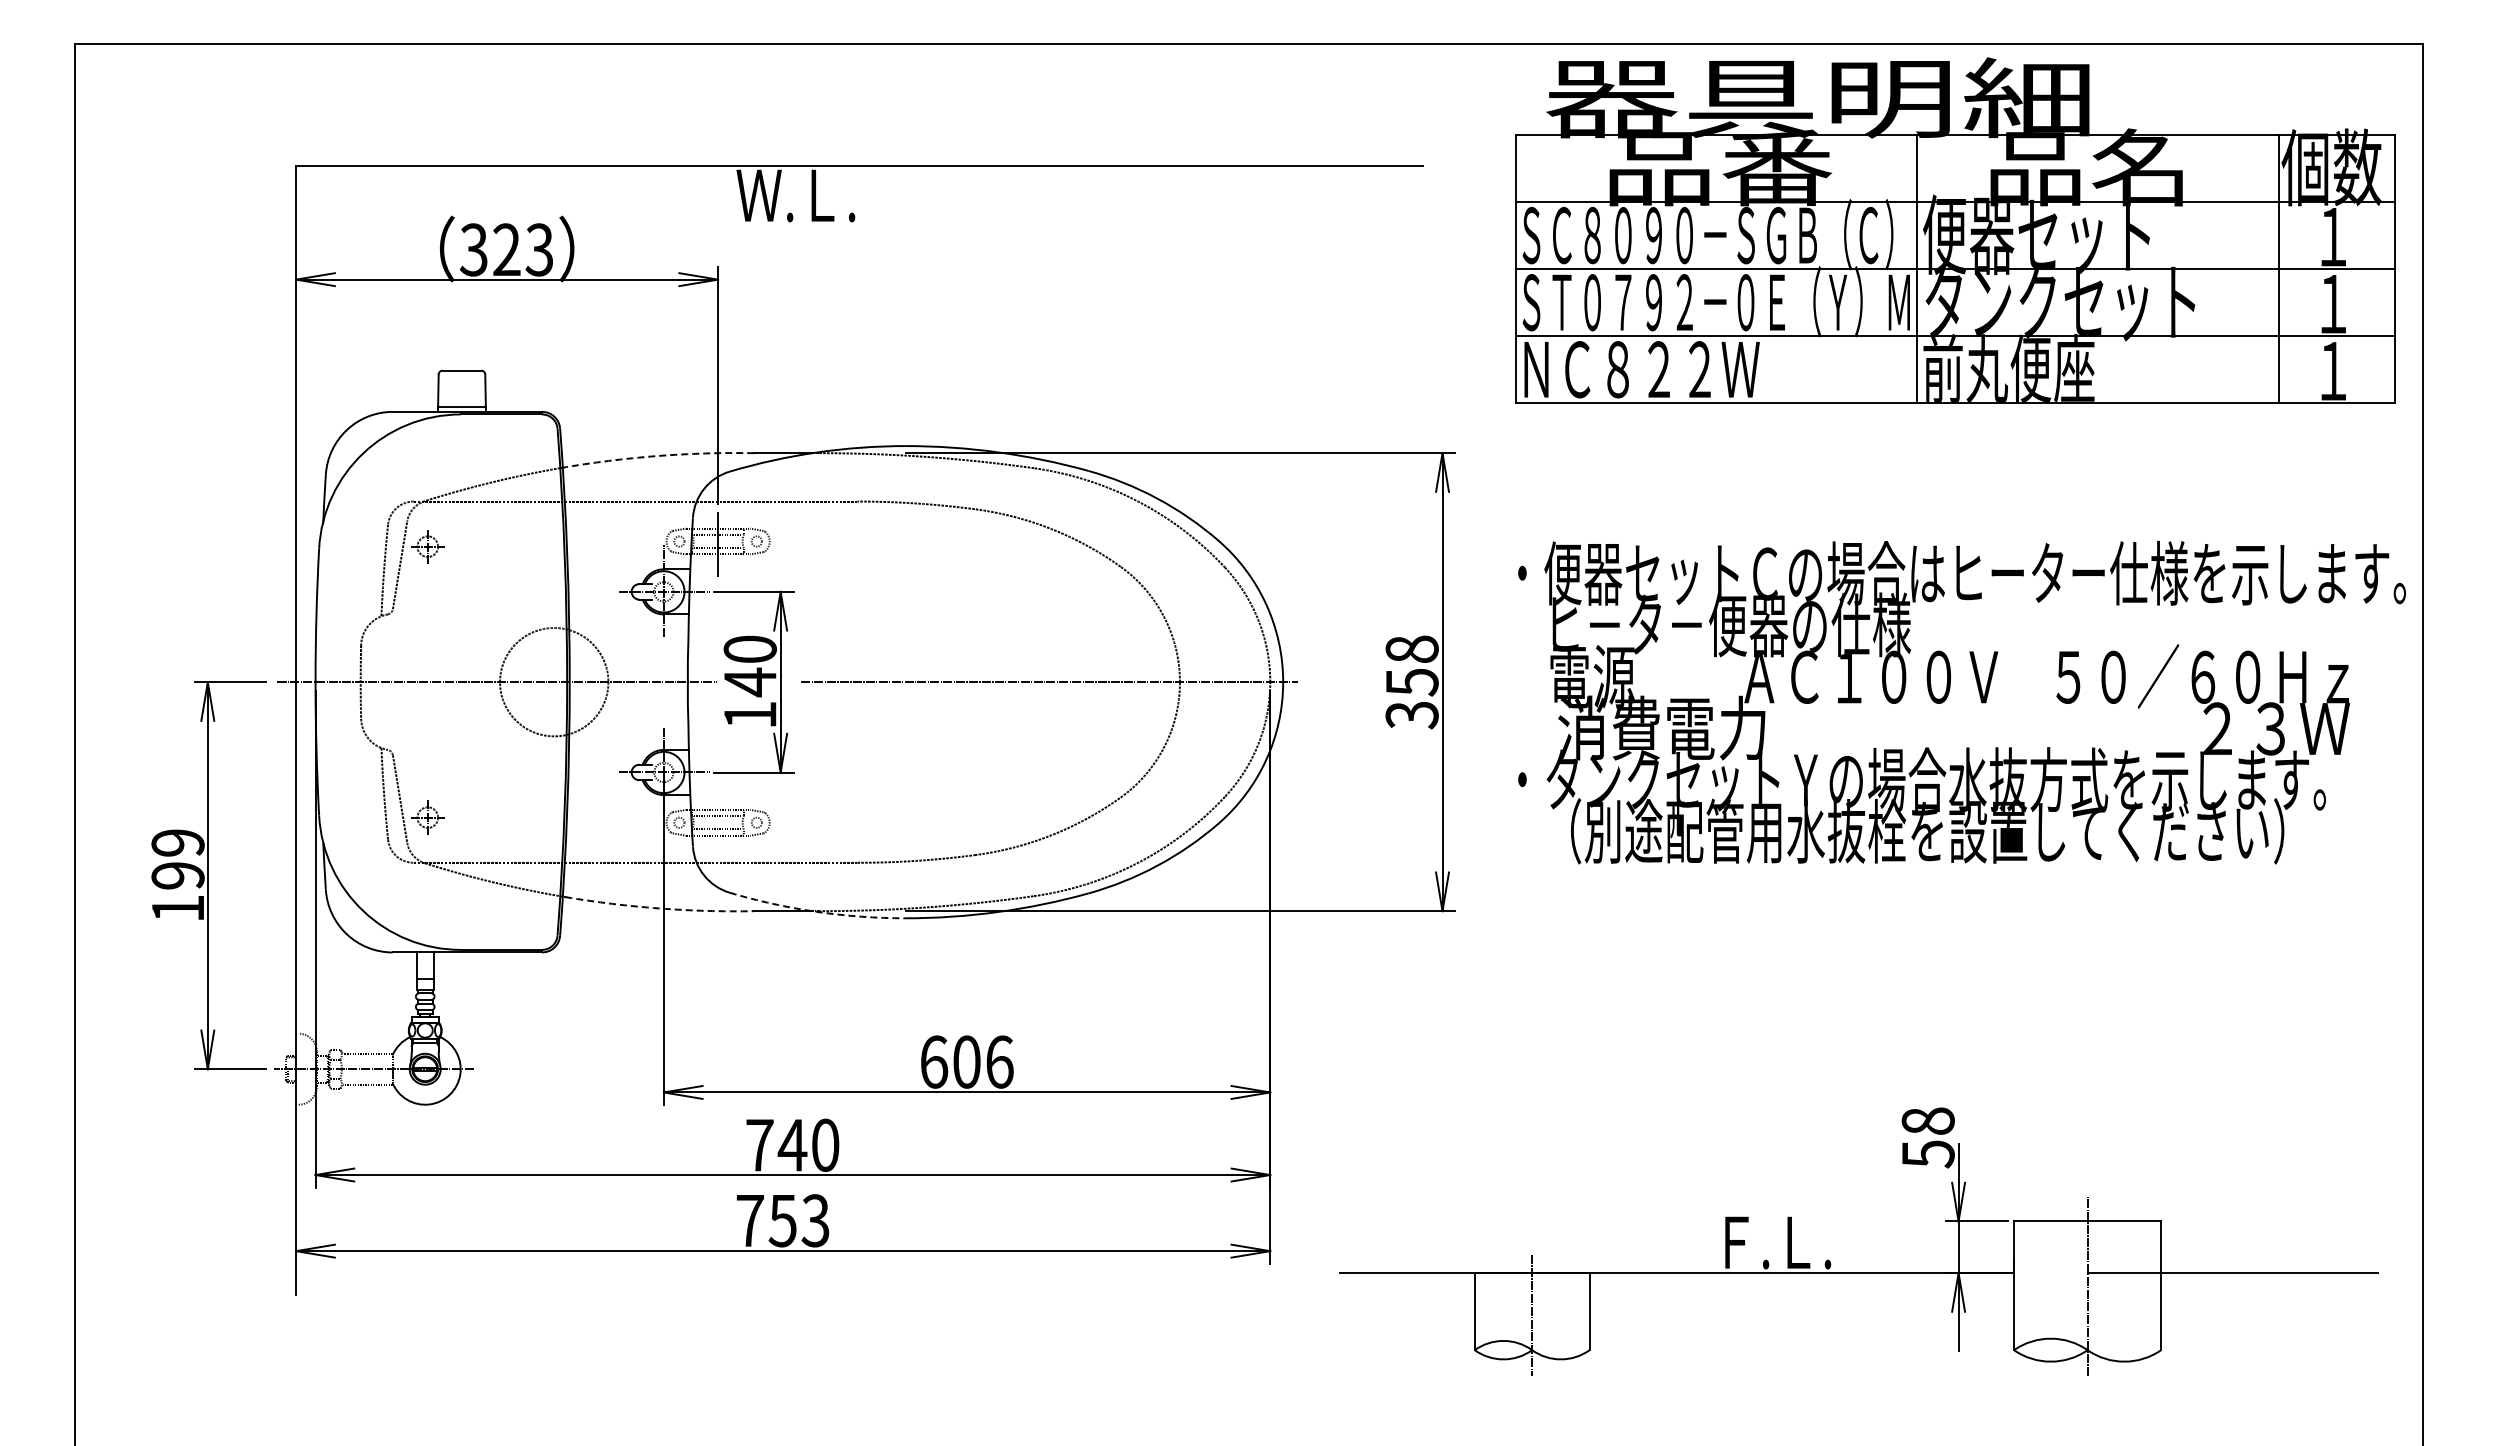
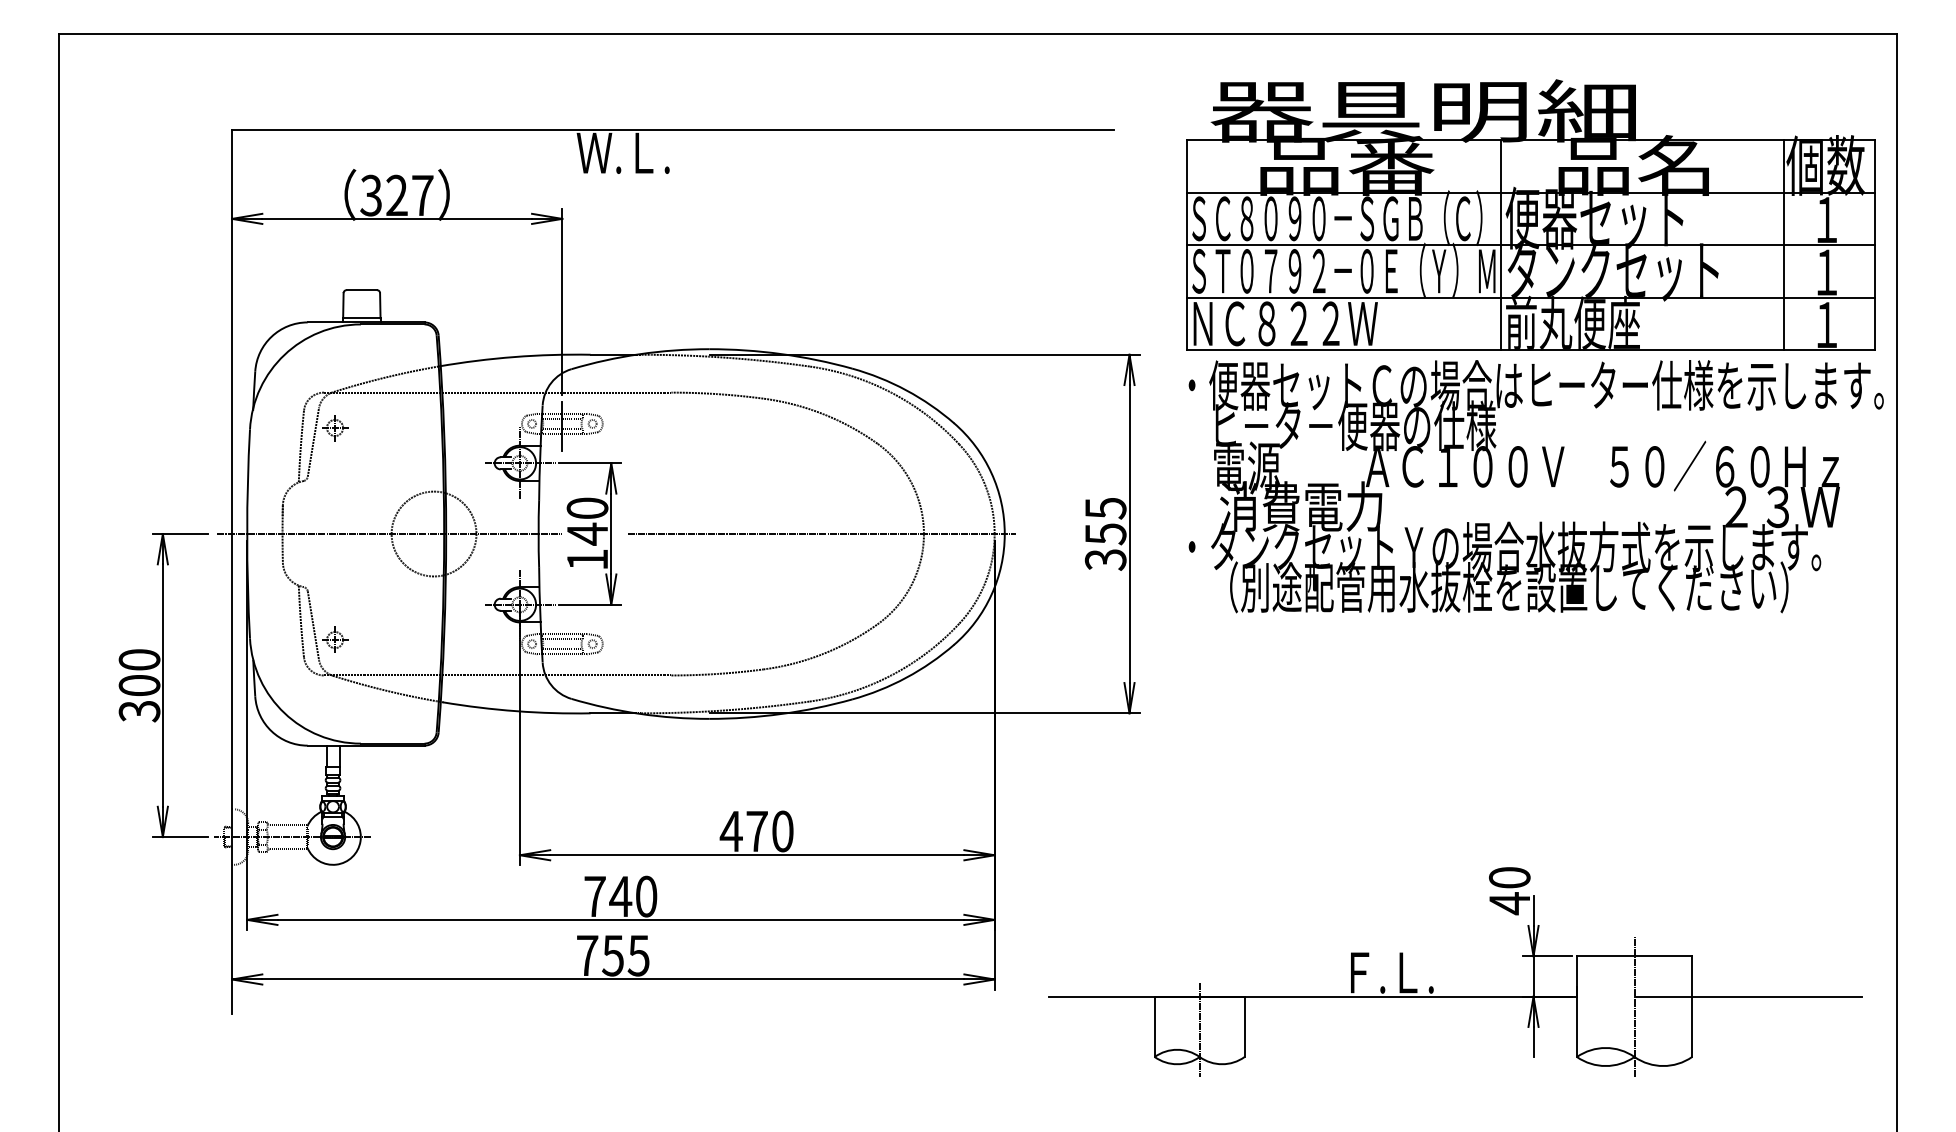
part: (1955, 230) -> (1531, 214), moved
text: (539, 249) -> (422, 195), 323 -> 327
arc: (656, 456) -> (514, 357), dashed -> solid
text: (1411, 649) -> (1105, 508), 358 -> 355
text: (1961, 702) -> (1535, 486), moved
text: (177, 875) -> (139, 685), 199 -> 300
arc: (659, 908) -> (516, 711), dashed -> solid
arc: (816, 911) -> (639, 713), dashed -> solid
text: (966, 1061) -> (756, 831), 606 -> 470
text: (1927, 1138) -> (1509, 891), 58 -> 40
text: (815, 1220) -> (638, 955), 753 -> 755

